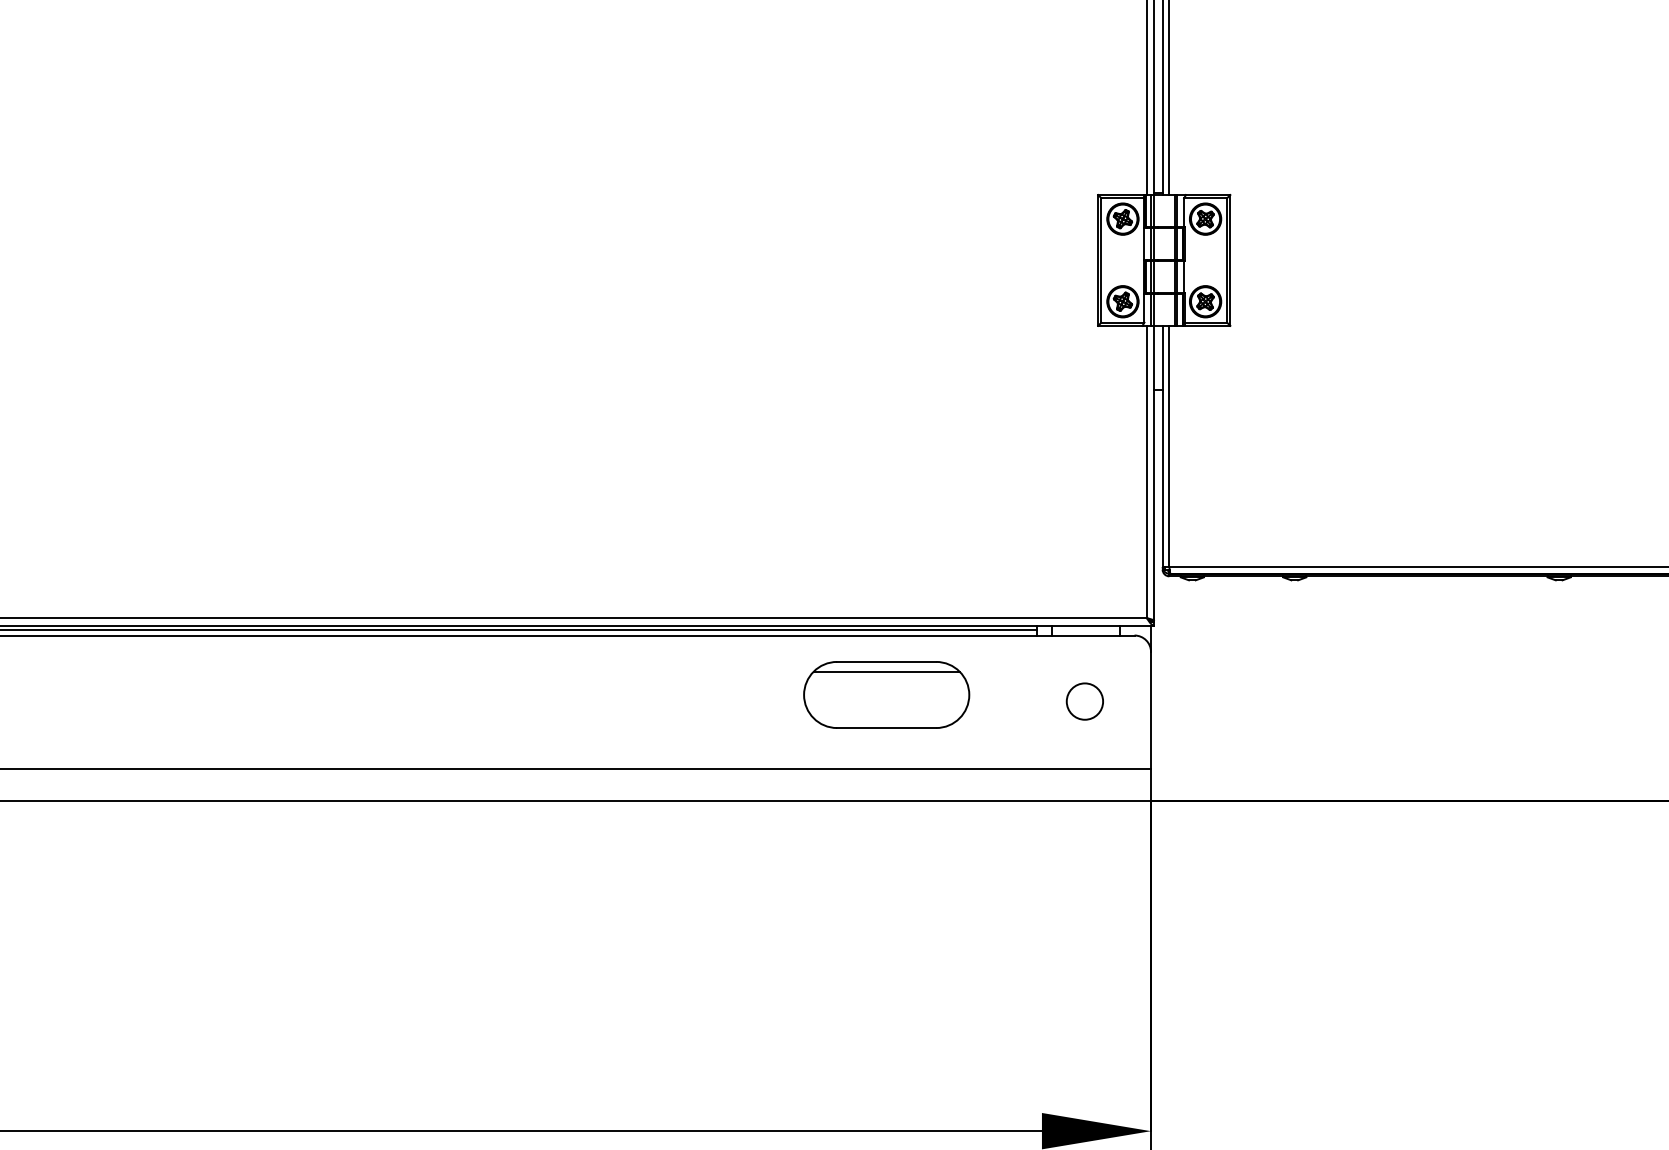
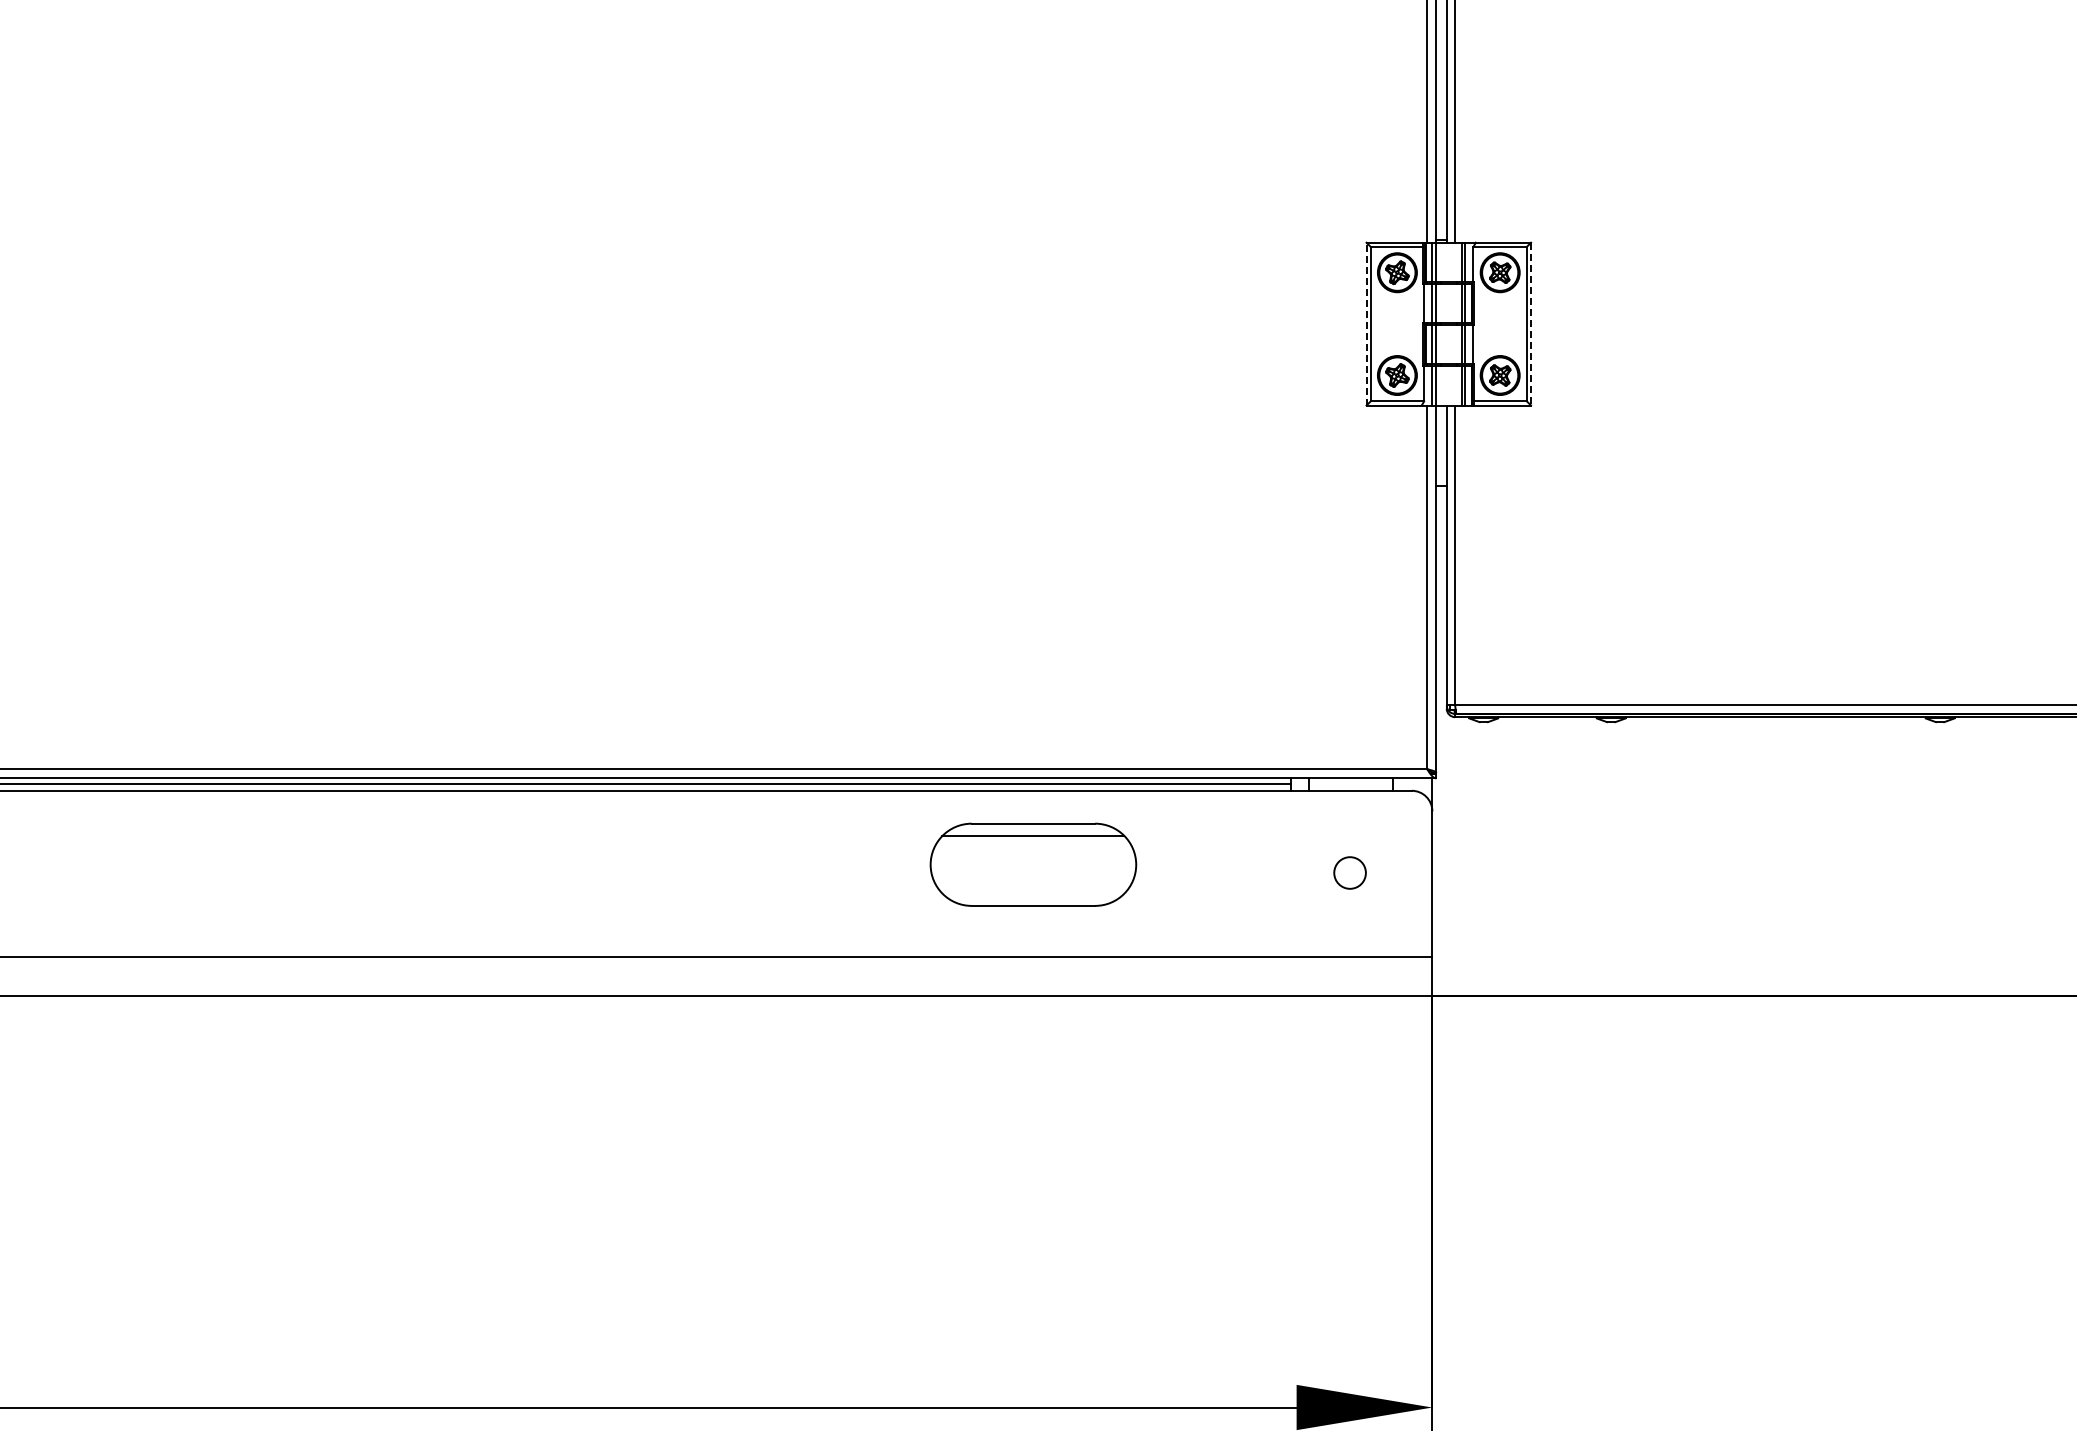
line: (1098, 259) -> (1366, 323), solid -> dashed
line: (1230, 260) -> (1531, 324), solid -> dashed
part: (886, 694) -> (1033, 864), moved
circle: (1084, 701) -> (1349, 872), size x0.7

